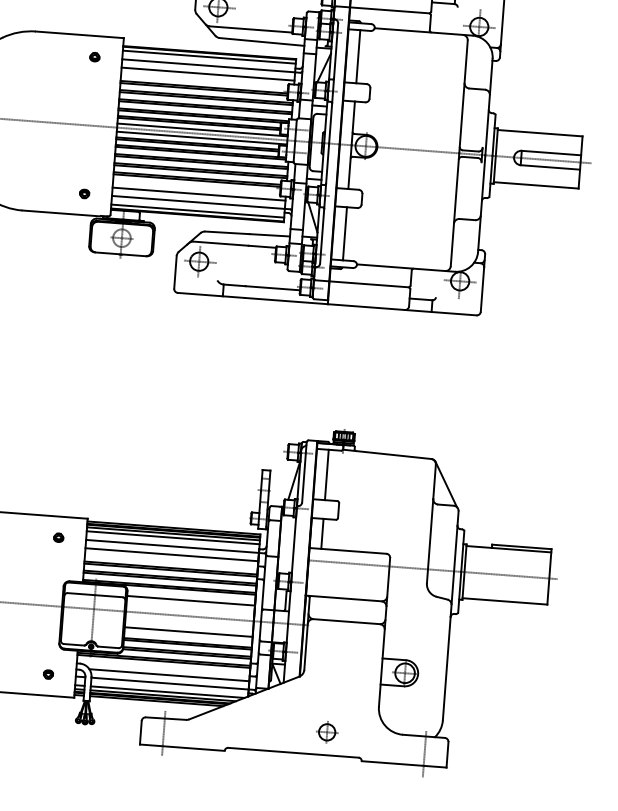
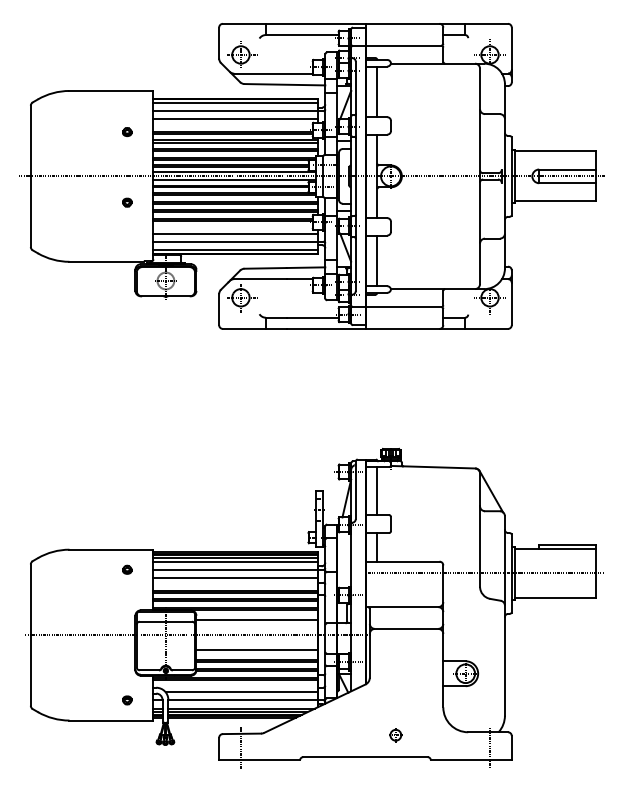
part: (95, 57) -> (127, 132), moved
part: (84, 193) -> (127, 202), moved
part: (326, 731) -> (395, 734), size x0.7

